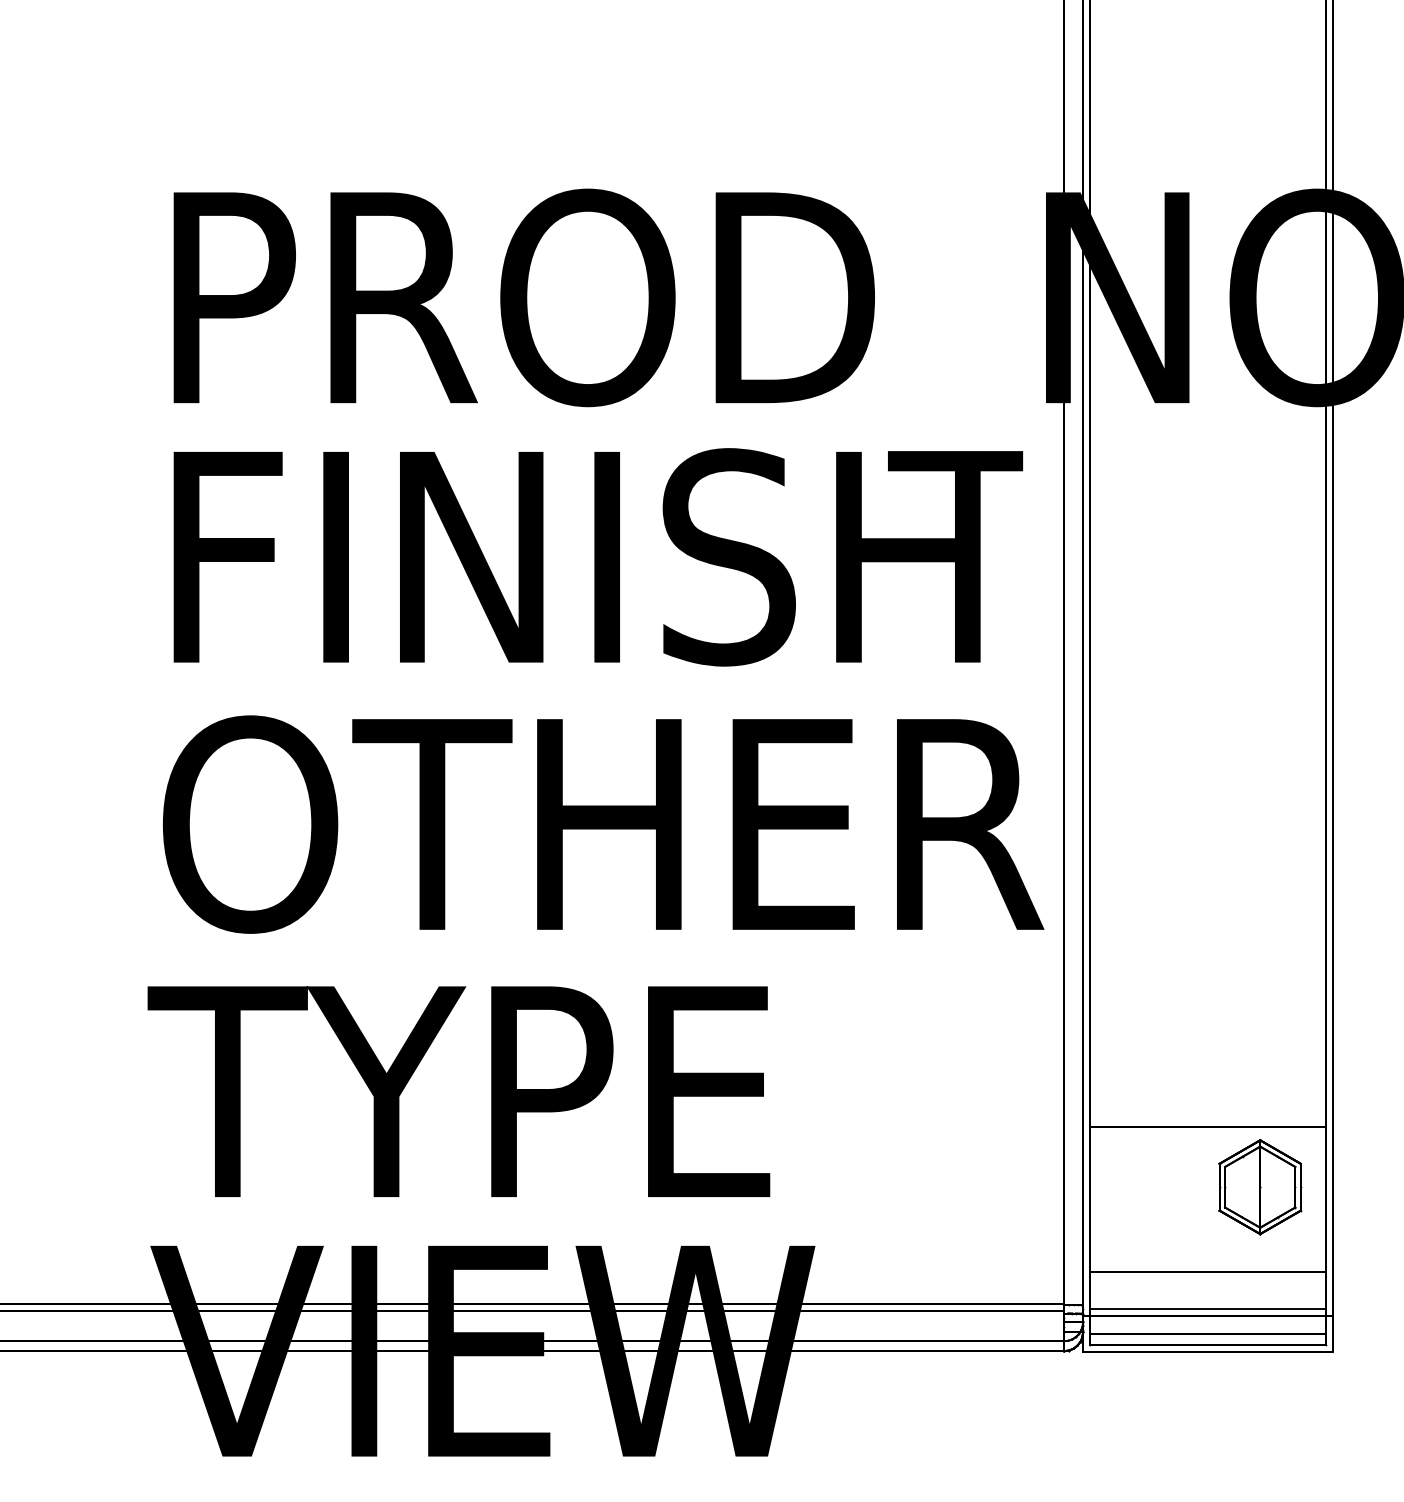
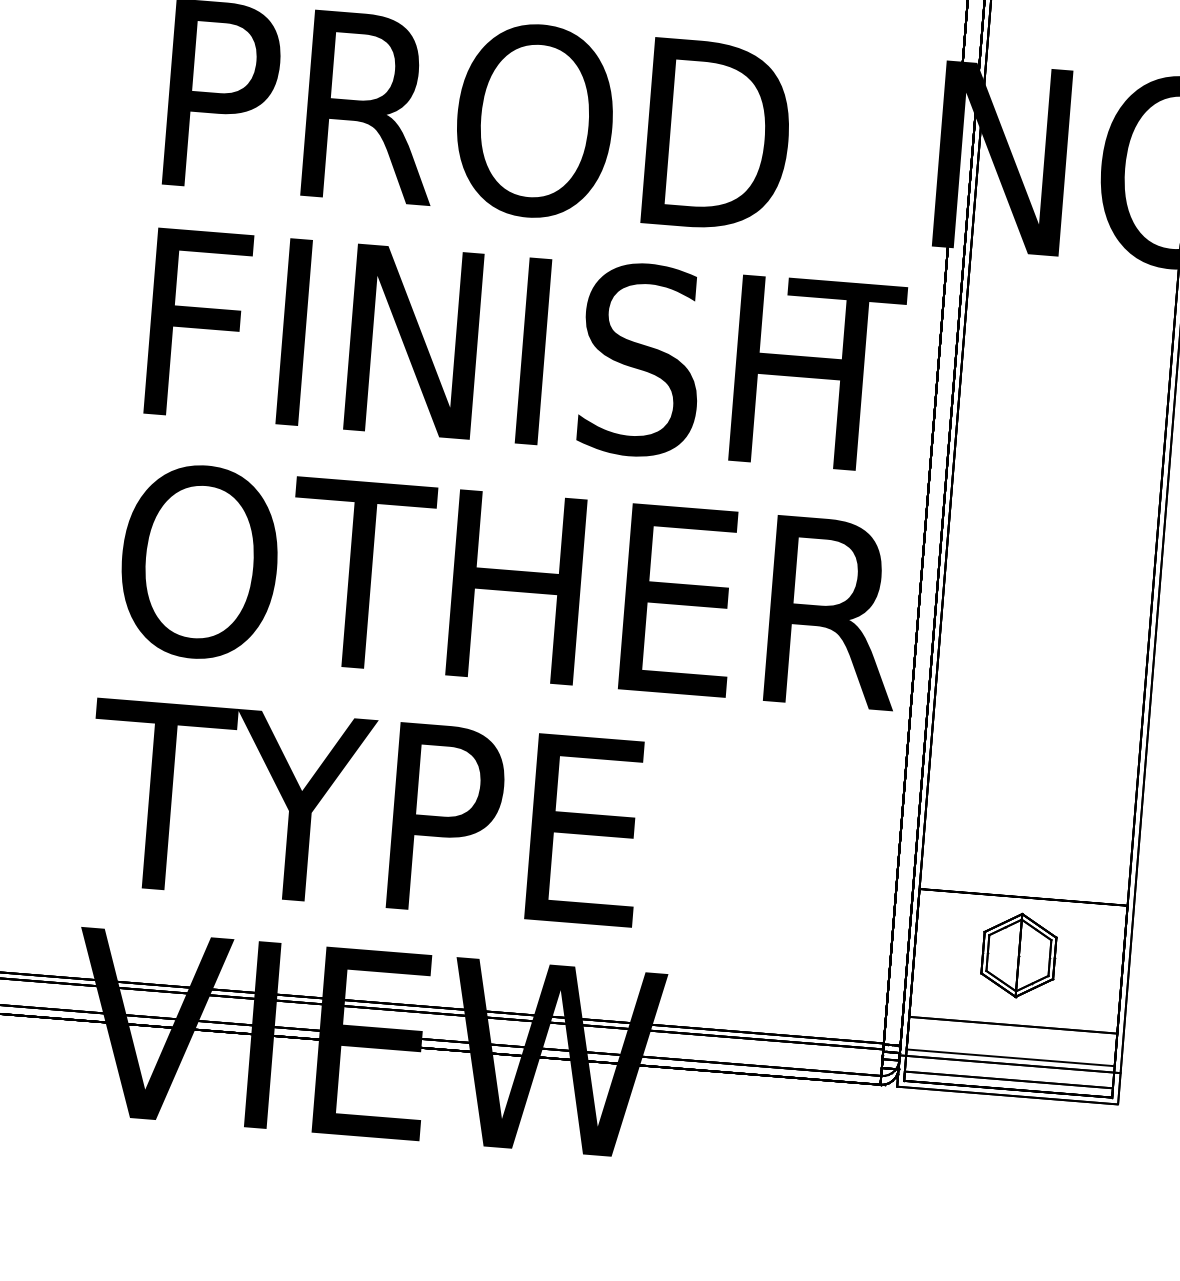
part: (1260, 1187) -> (1019, 955), moved

